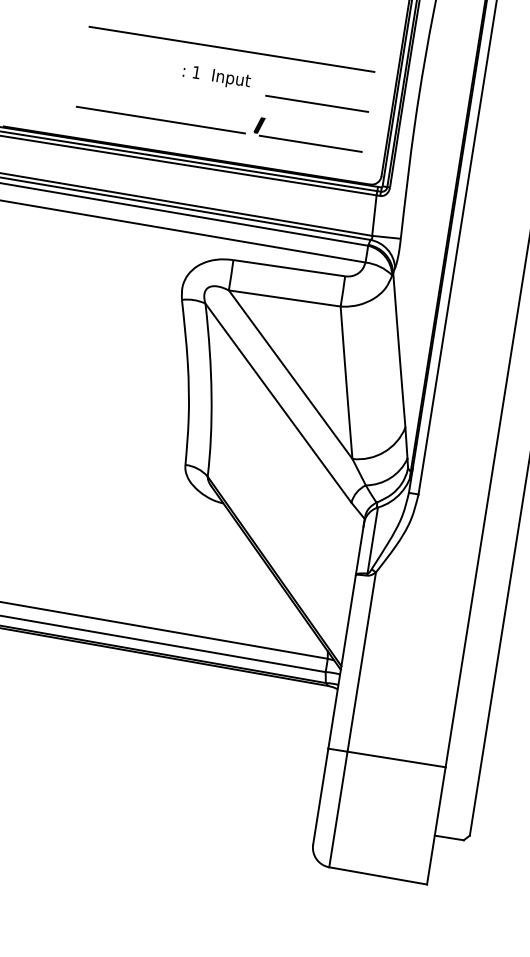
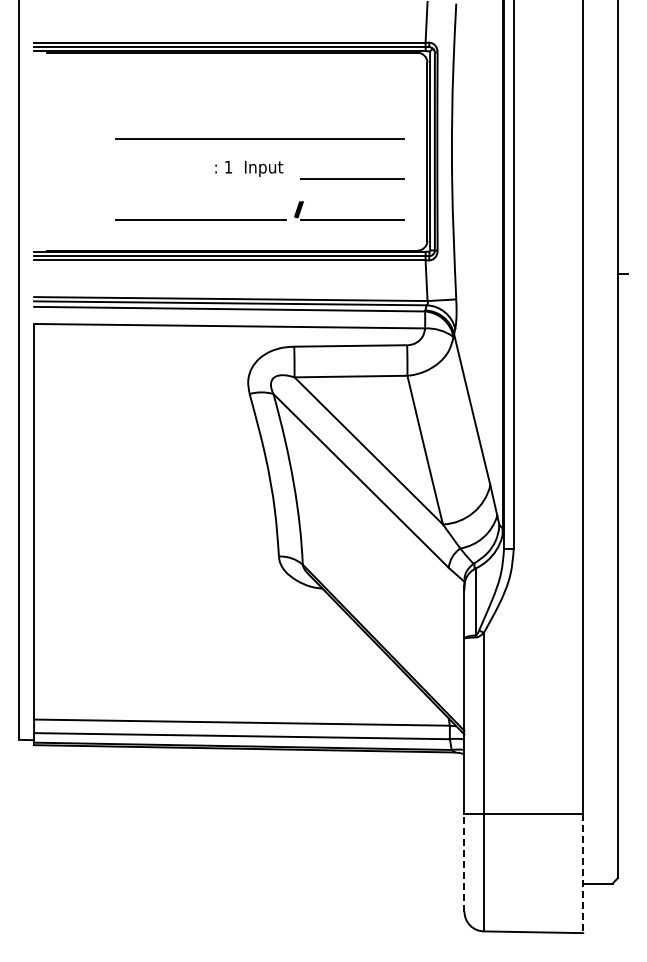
line: (320, 797) -> (464, 863), solid -> dashed
line: (436, 826) -> (583, 874), solid -> dashed

